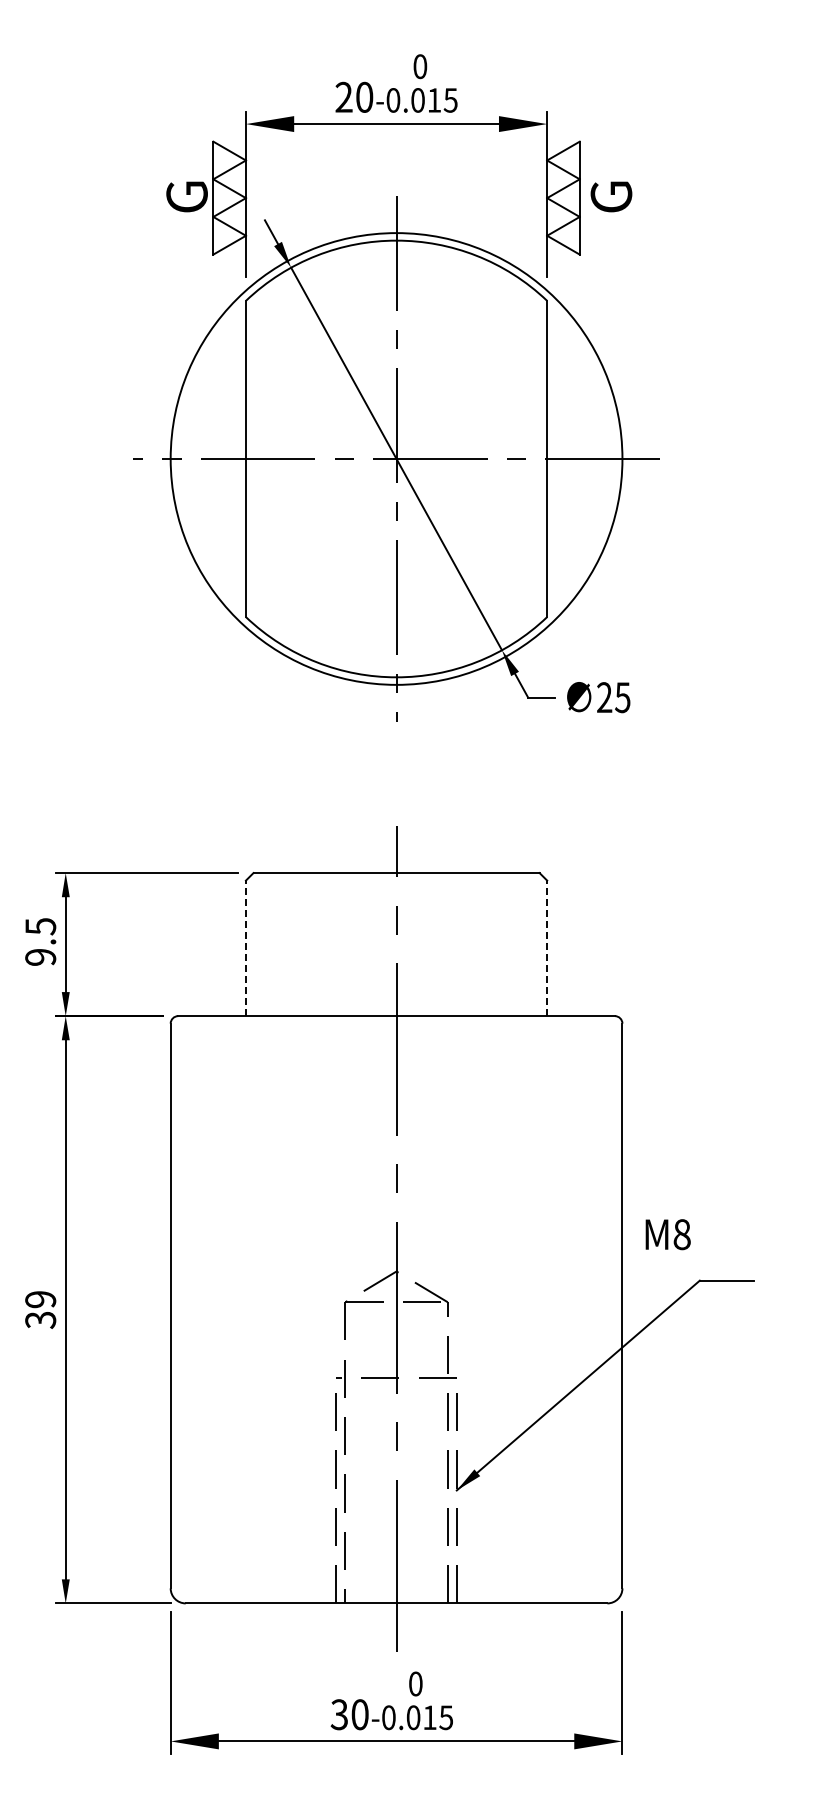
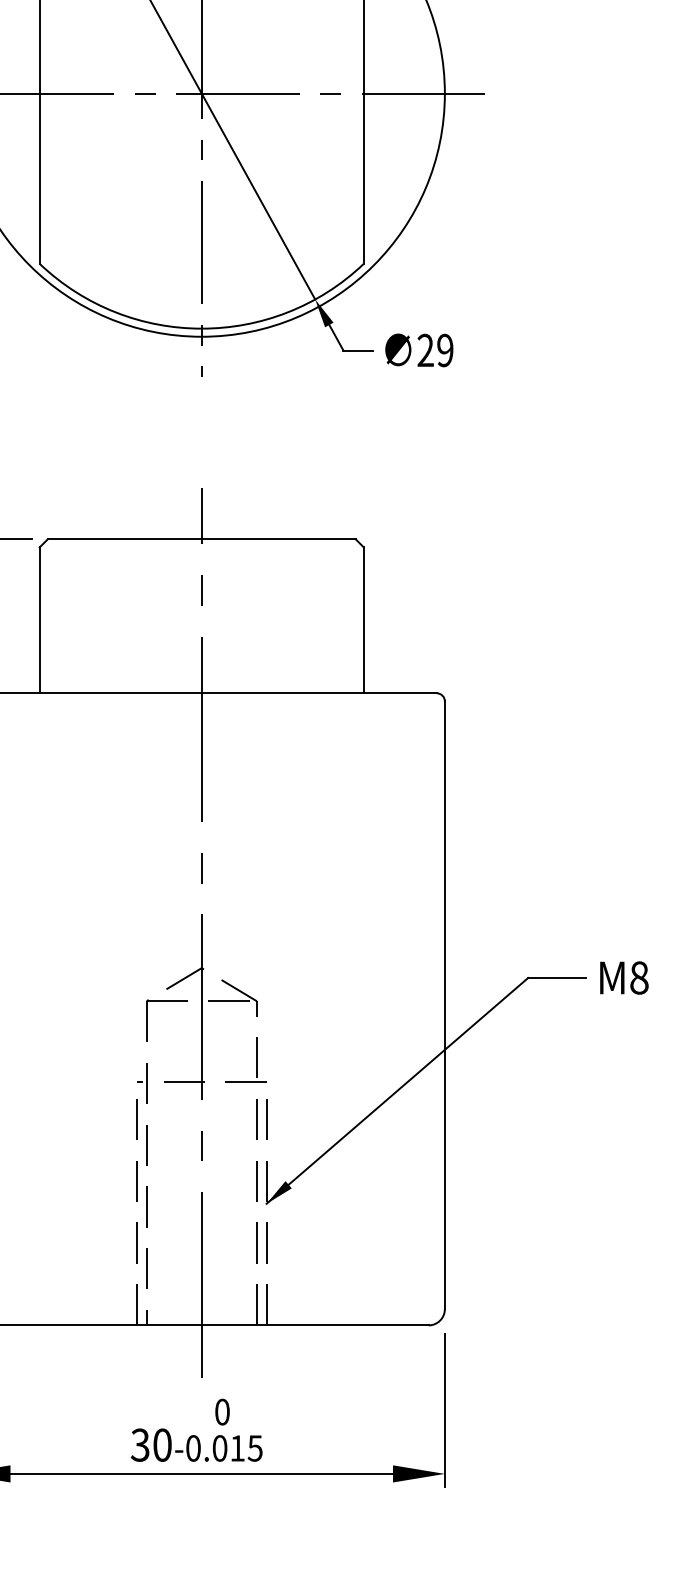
text: (622, 697) -> (444, 350), 25 -> 29
line: (245, 948) -> (39, 620), dashed -> solid
line: (547, 948) -> (364, 620), dashed -> solid
text: (667, 1234) -> (623, 977), moved

